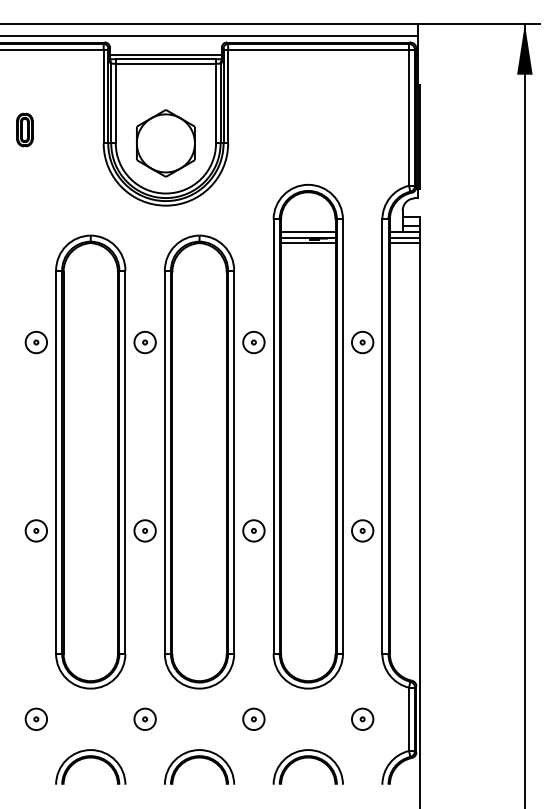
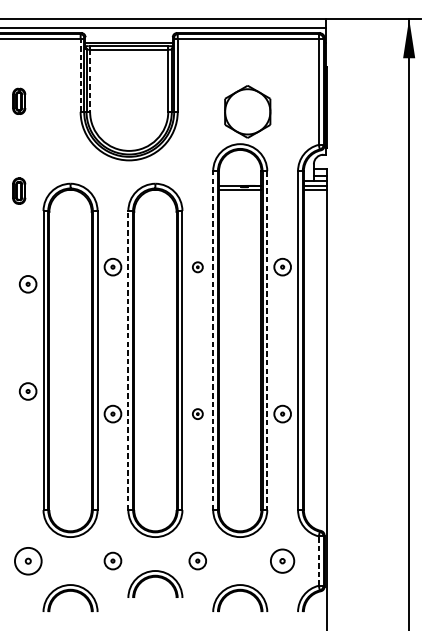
line: (103, 96) -> (80, 75), solid -> dashed
line: (115, 103) -> (89, 80), solid -> dashed
part: (165, 143) -> (247, 111), moved
line: (308, 232) -> (240, 181), removed
part: (24, 244) -> (18, 190), added
part: (35, 342) -> (27, 284), moved
part: (253, 342) -> (197, 267), size x0.6
line: (273, 436) -> (213, 340), solid -> dashed
line: (342, 437) -> (266, 341), solid -> dashed
line: (164, 462) -> (128, 360), solid -> dashed
part: (35, 530) -> (27, 391), moved
part: (253, 530) -> (197, 413), size x0.6
part: (35, 718) -> (27, 560), size x1.6
part: (362, 718) -> (282, 560), size x1.4
line: (408, 719) -> (318, 561), solid -> dashed
part: (199, 758) -> (155, 577), moved

